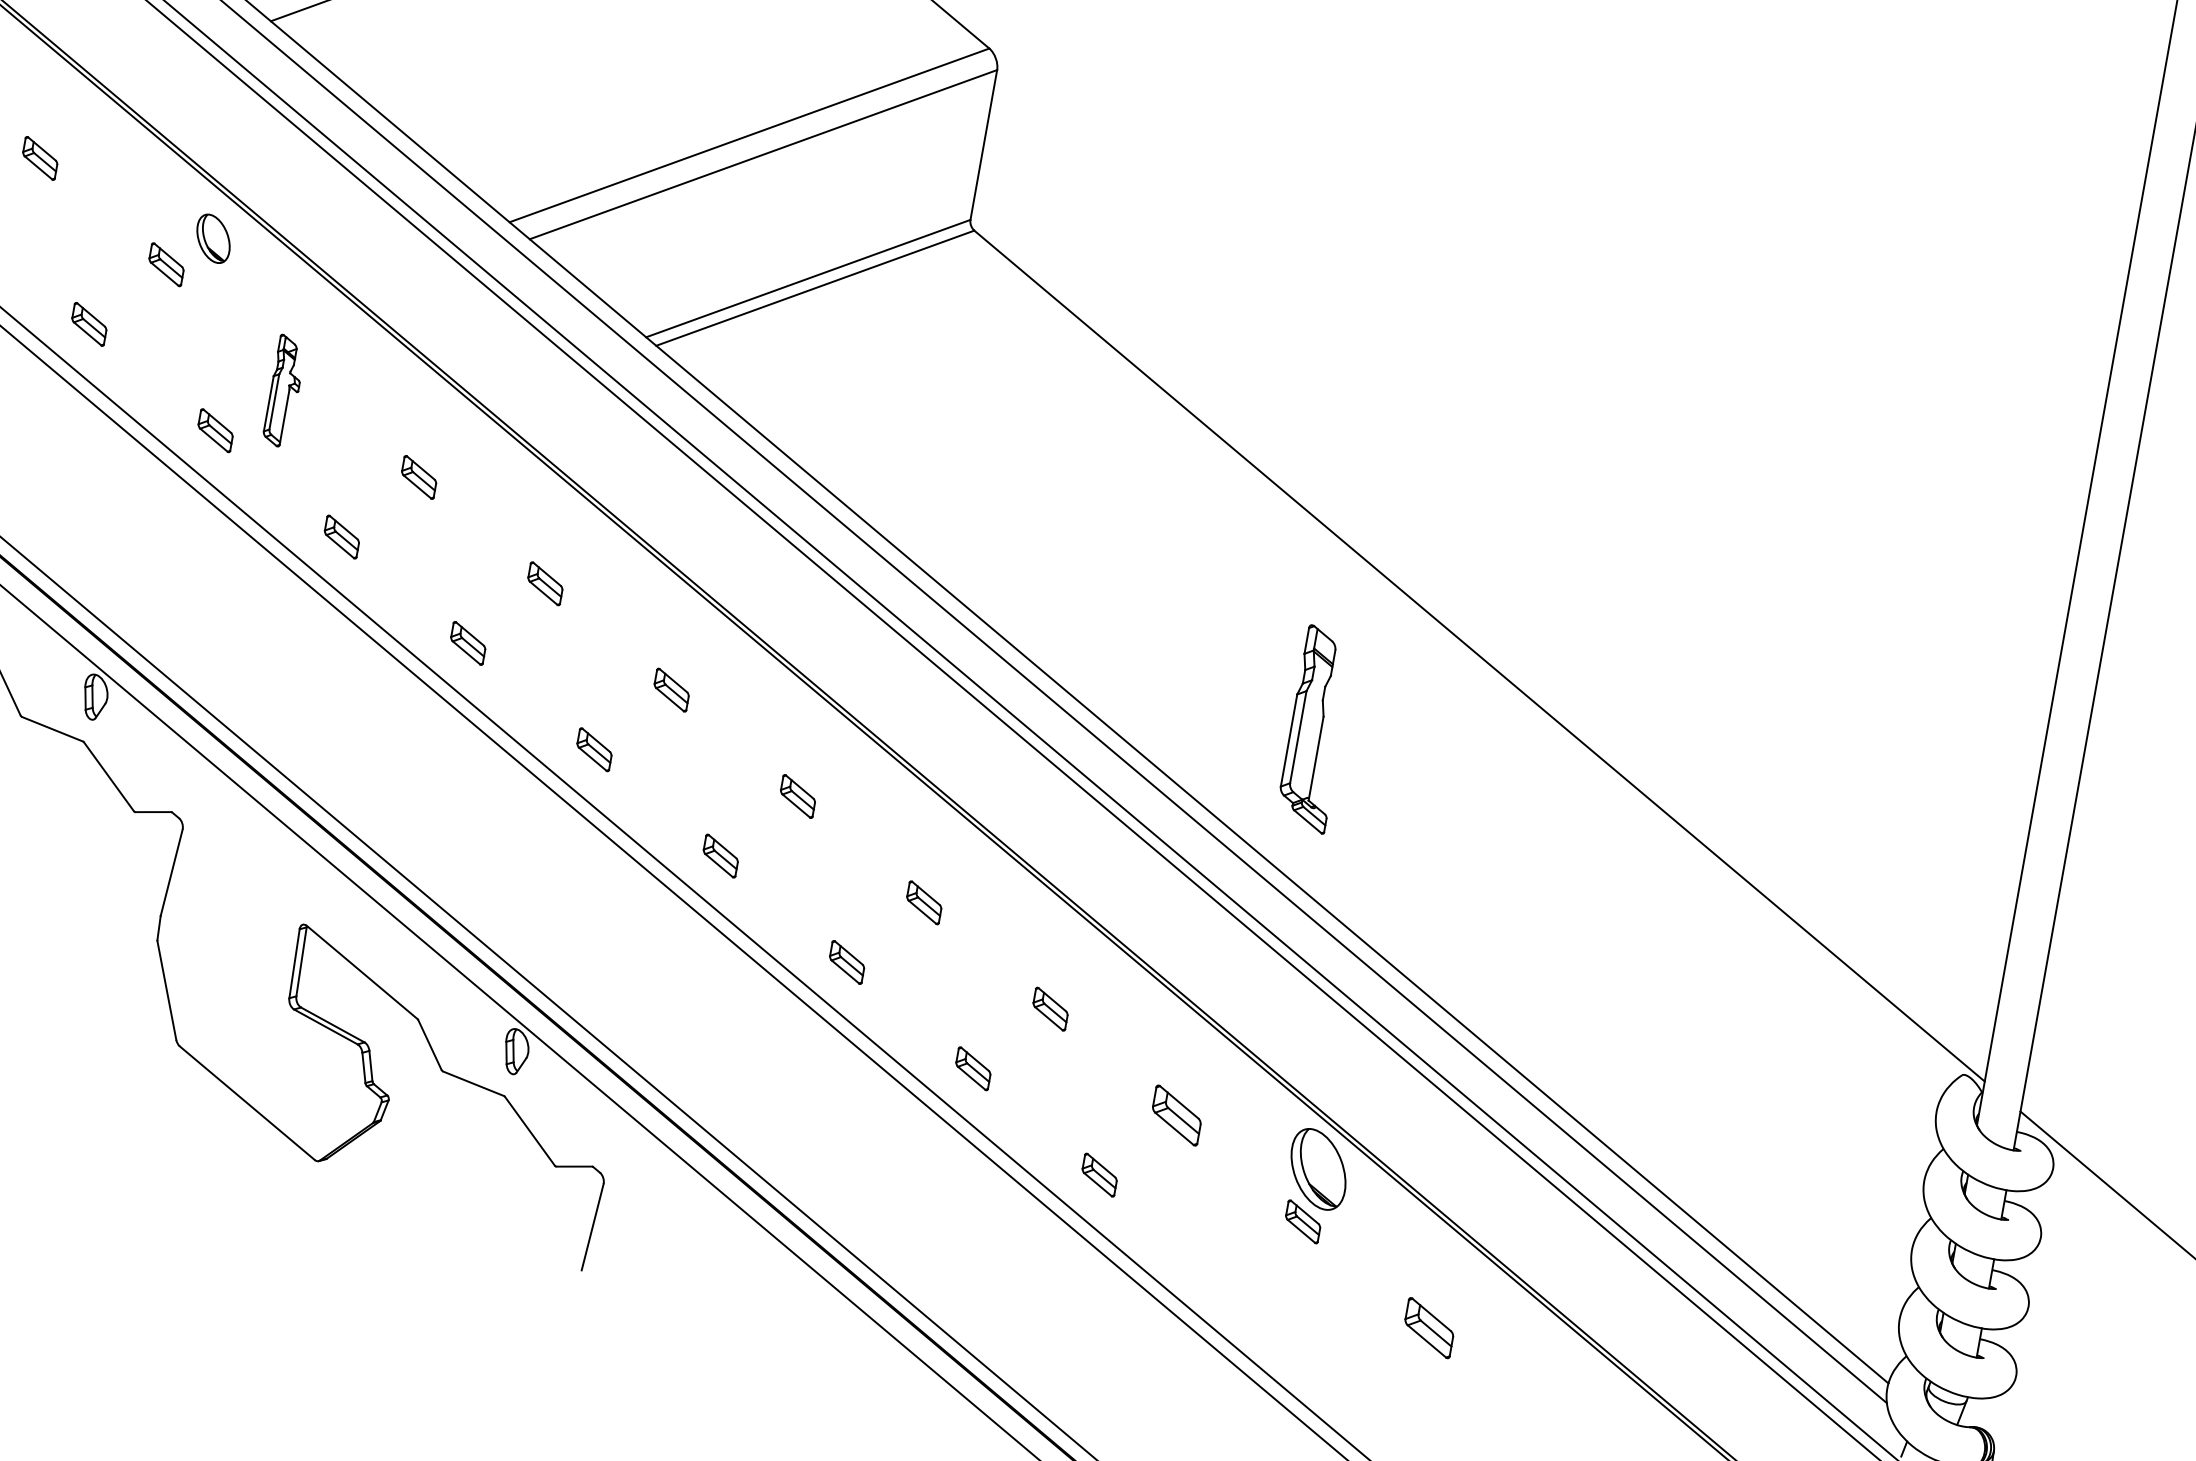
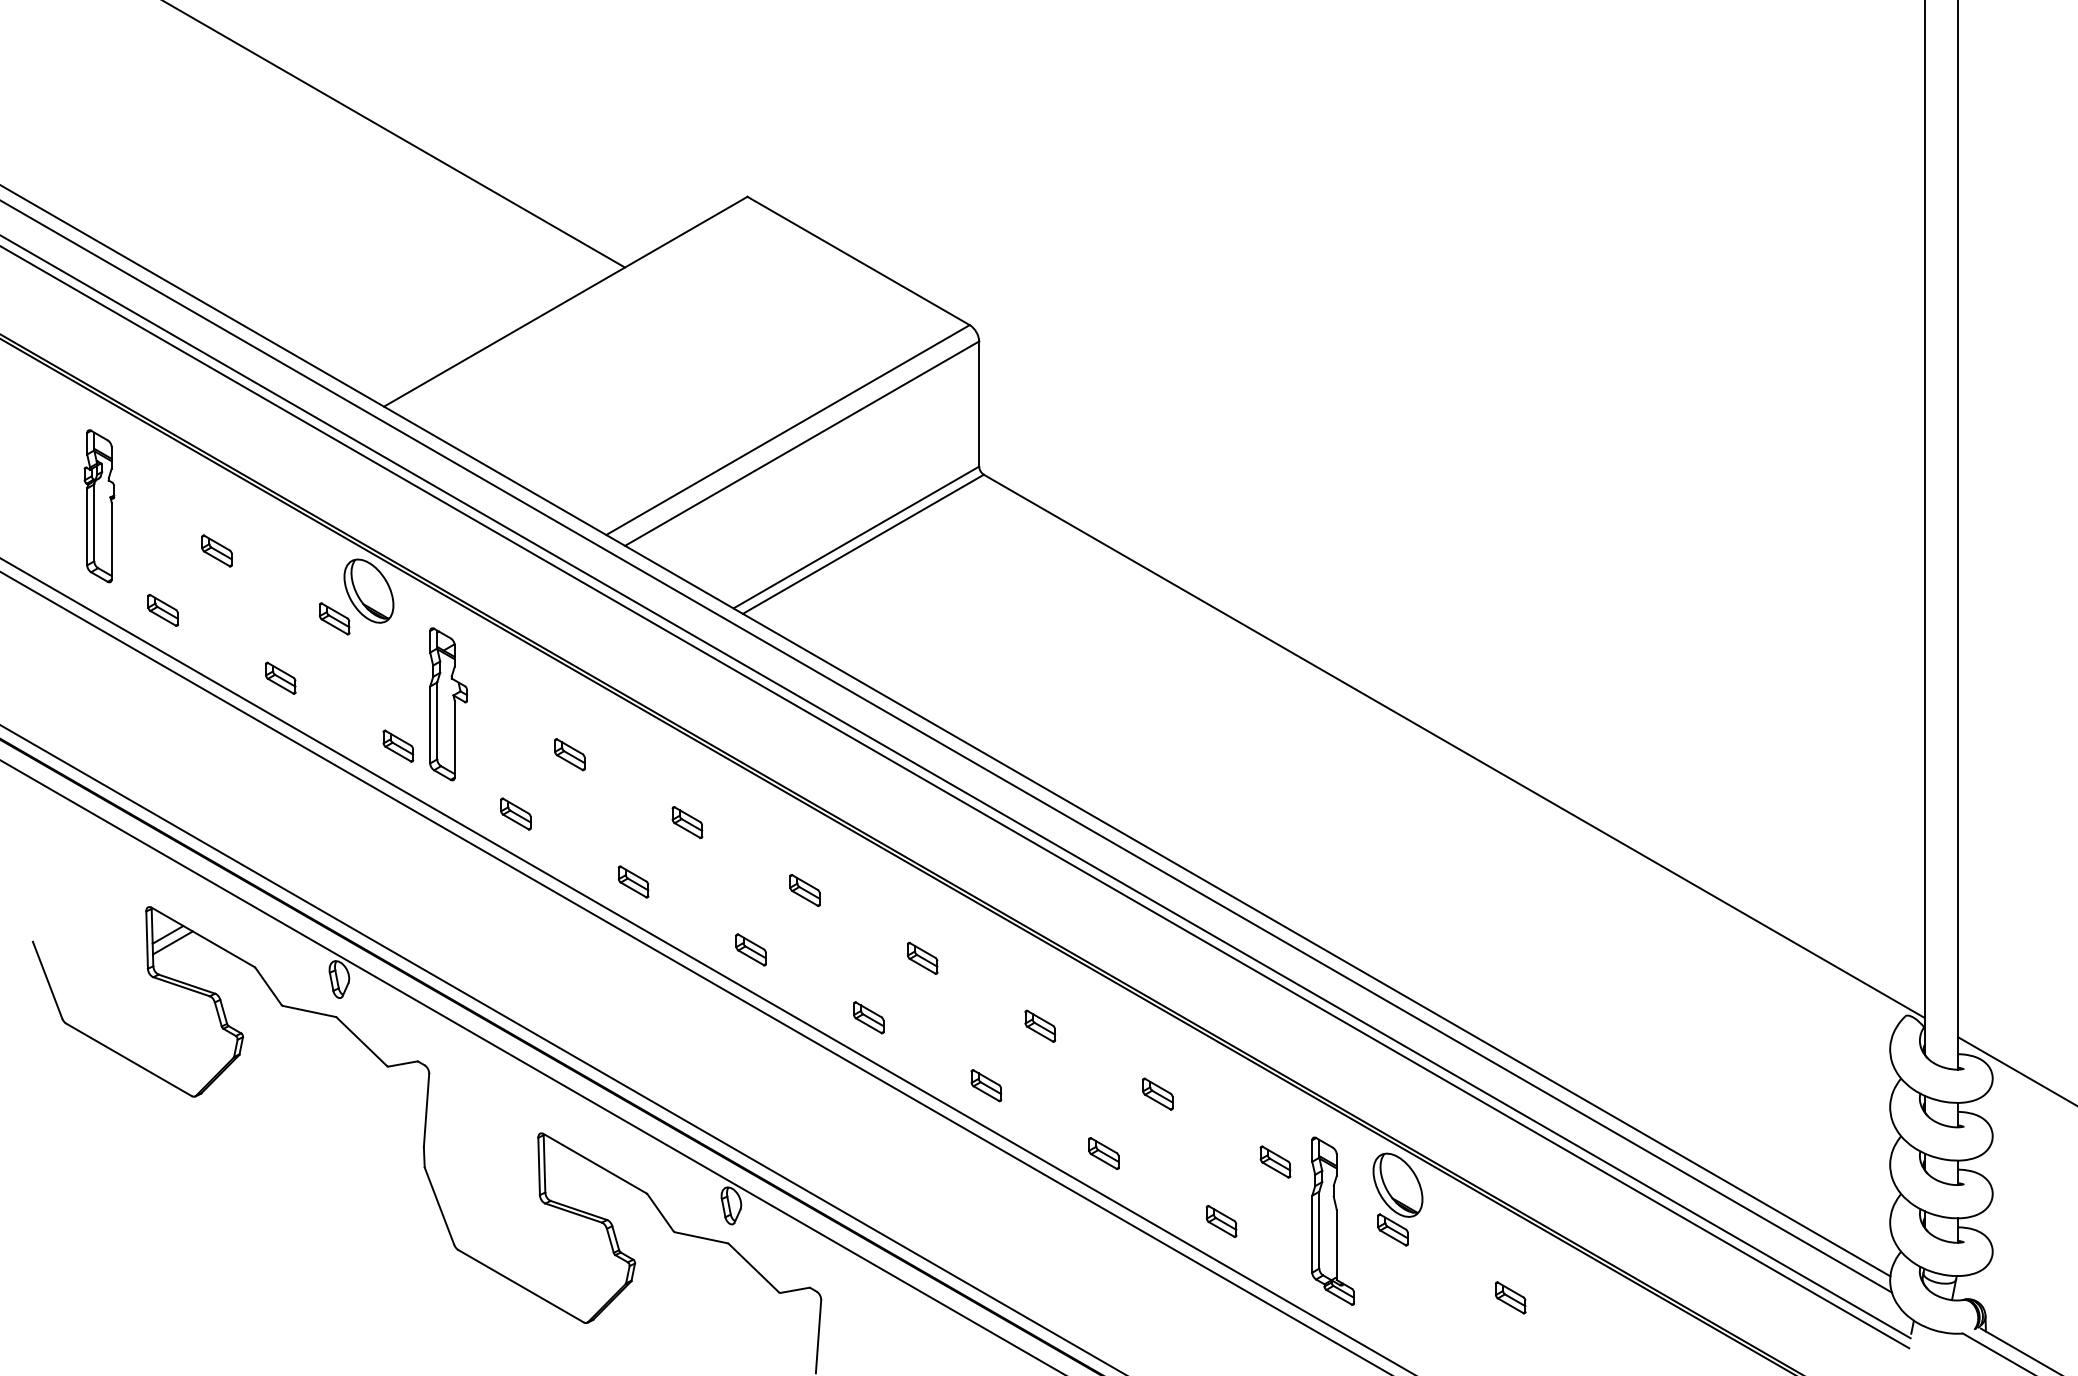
part: (213, 237) -> (368, 590), size x1.67
part: (284, 391) -> (448, 704), size x1.67
part: (1316, 728) -> (1332, 1220), moved
part: (1176, 1114) -> (1275, 1161), size x0.71
part: (1429, 1327) -> (1510, 1297), size x0.71

